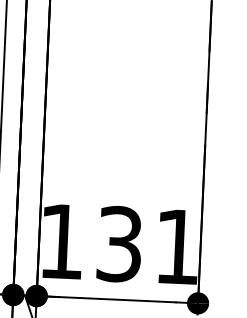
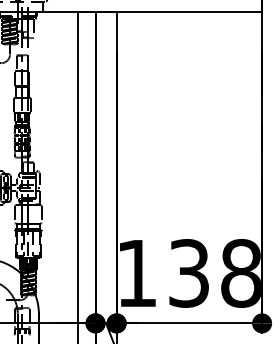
text: (176, 246) -> (240, 273), 131 -> 138

